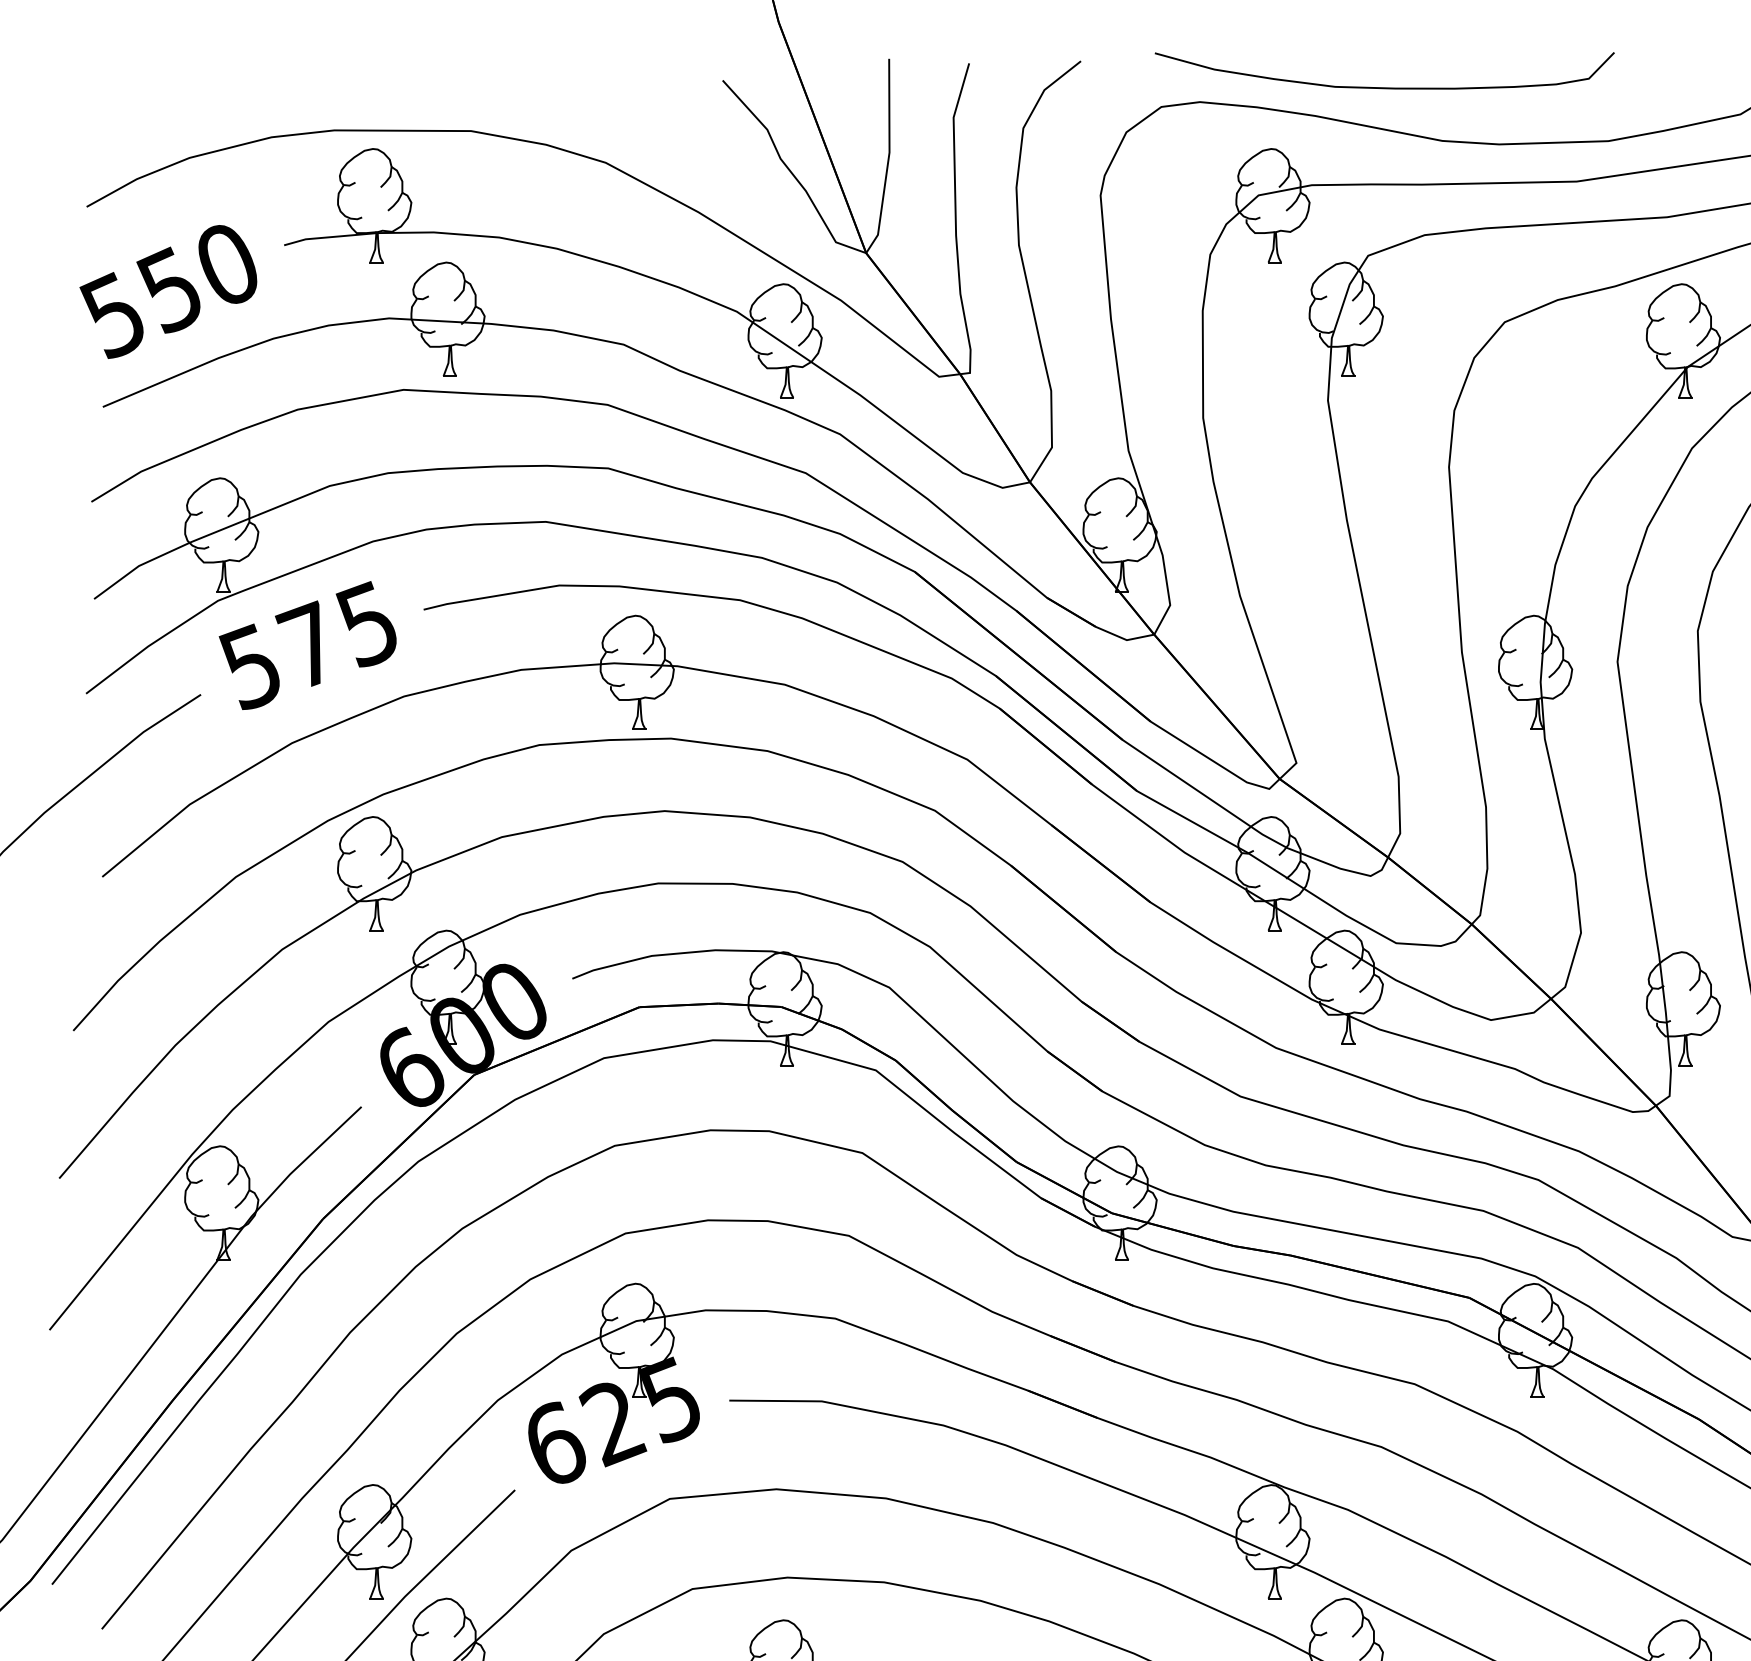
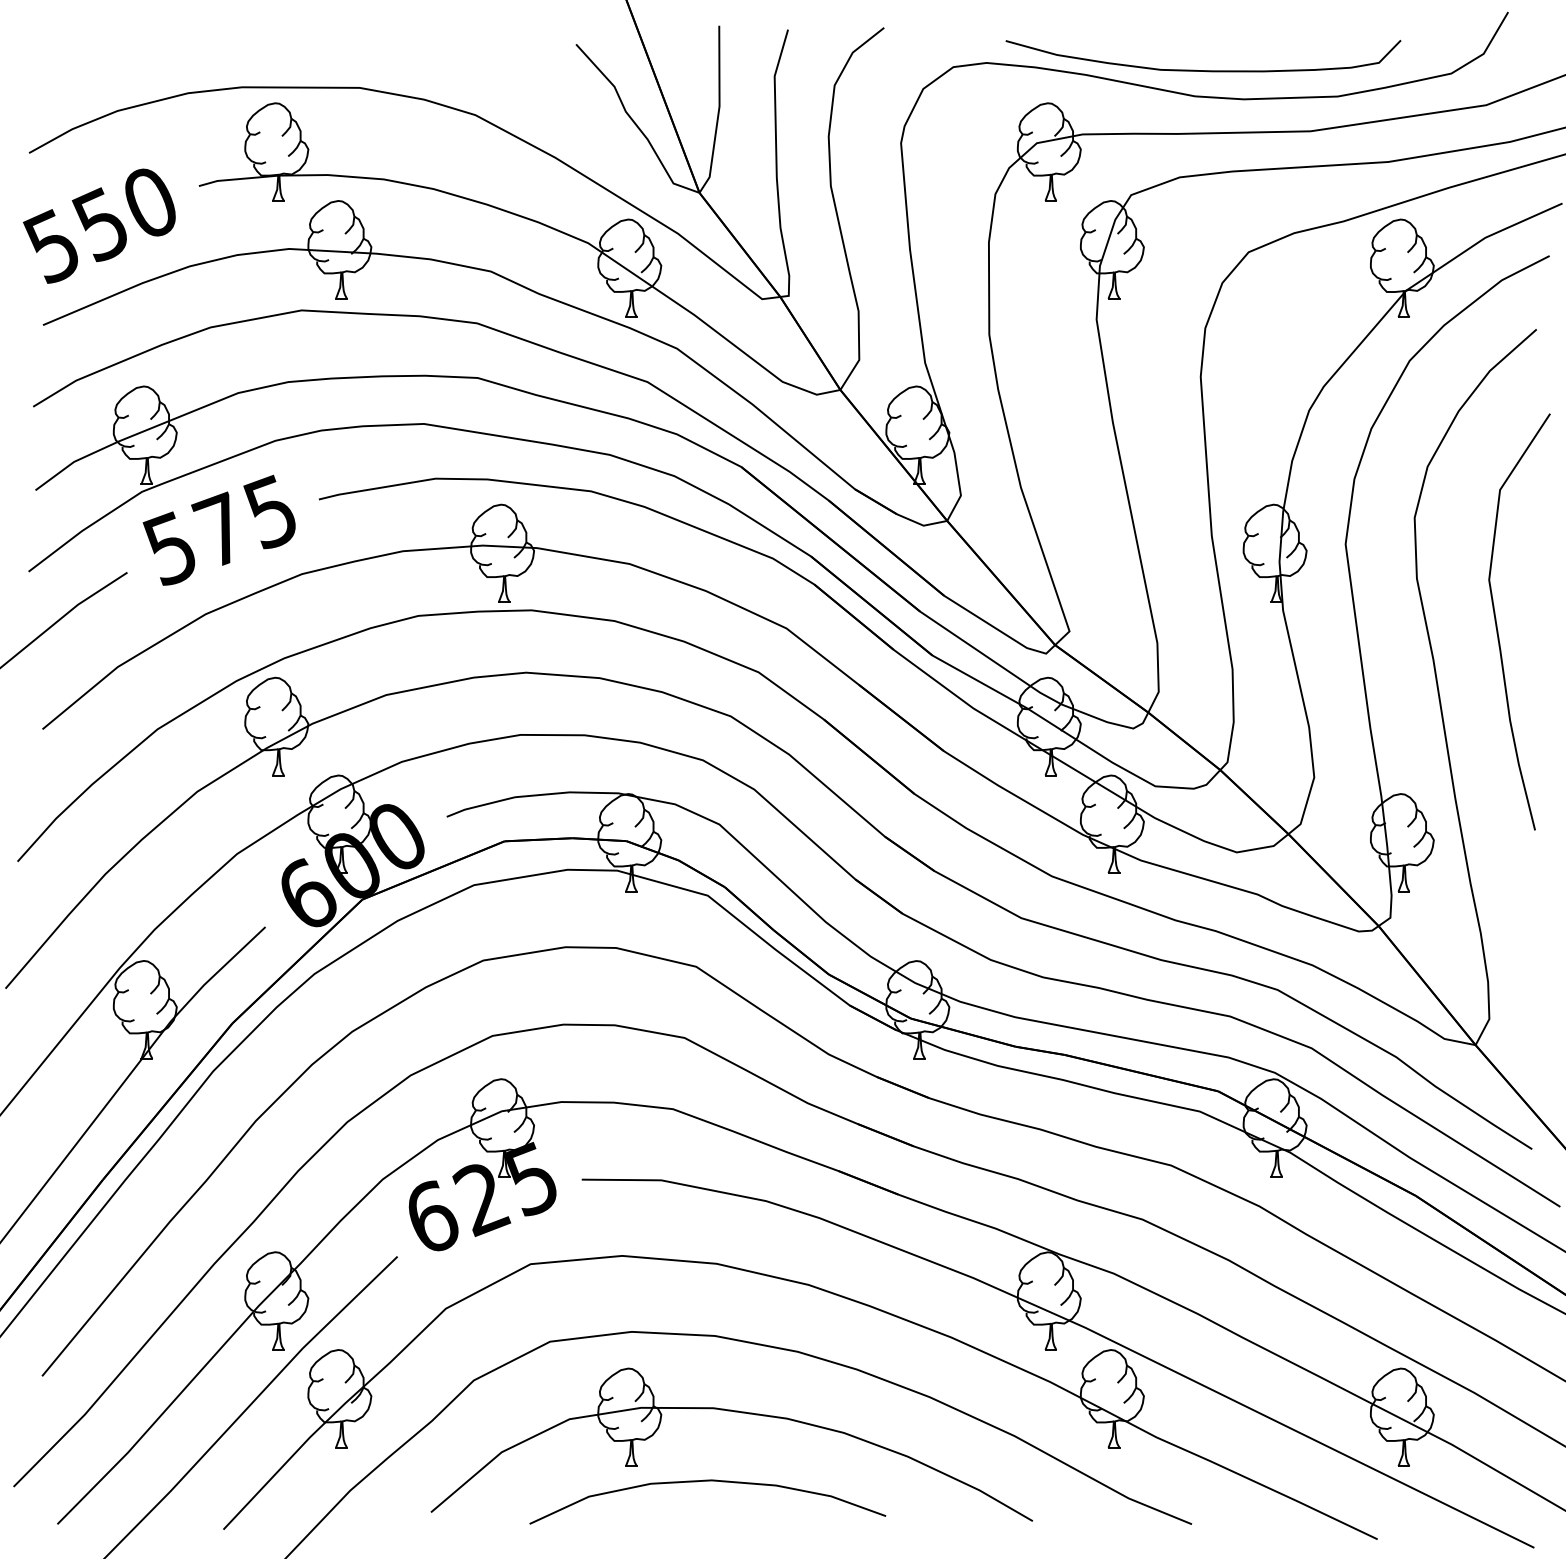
curve: (1384, 87) -> (1203, 70), moved

